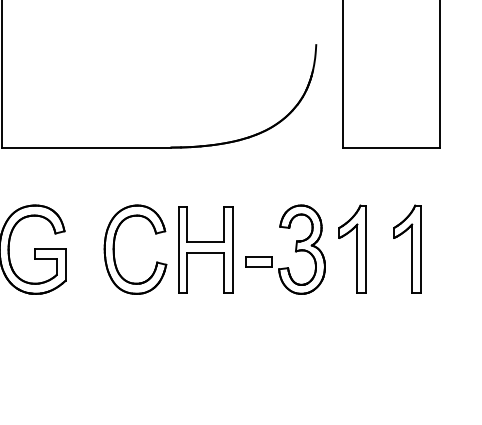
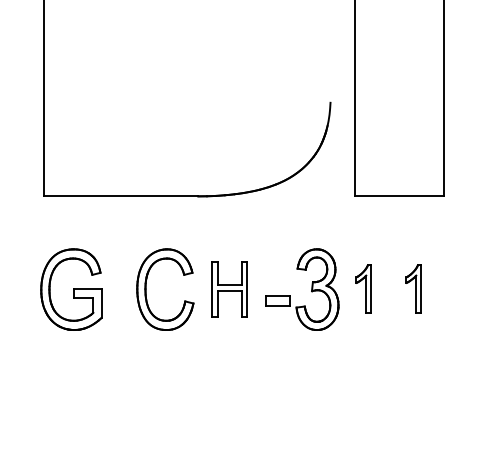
part: (352, 248) -> (363, 288), size x0.6
part: (407, 248) -> (413, 288), size x0.6
part: (205, 249) -> (229, 289), size x0.7

